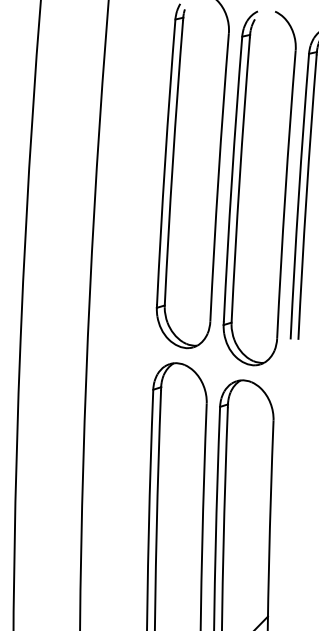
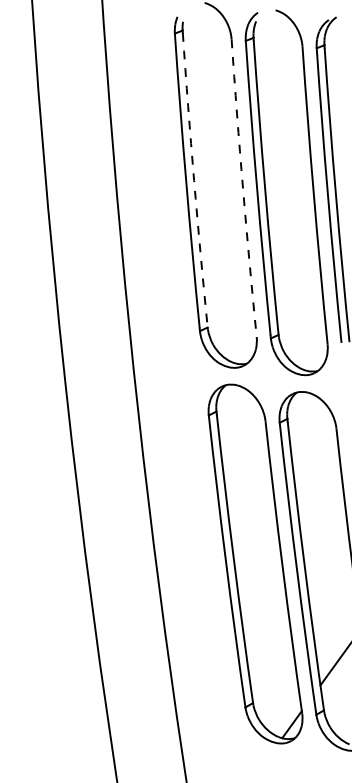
arc: (173, 162) -> (194, 180), solid -> dashed
arc: (218, 177) -> (243, 188), solid -> dashed

